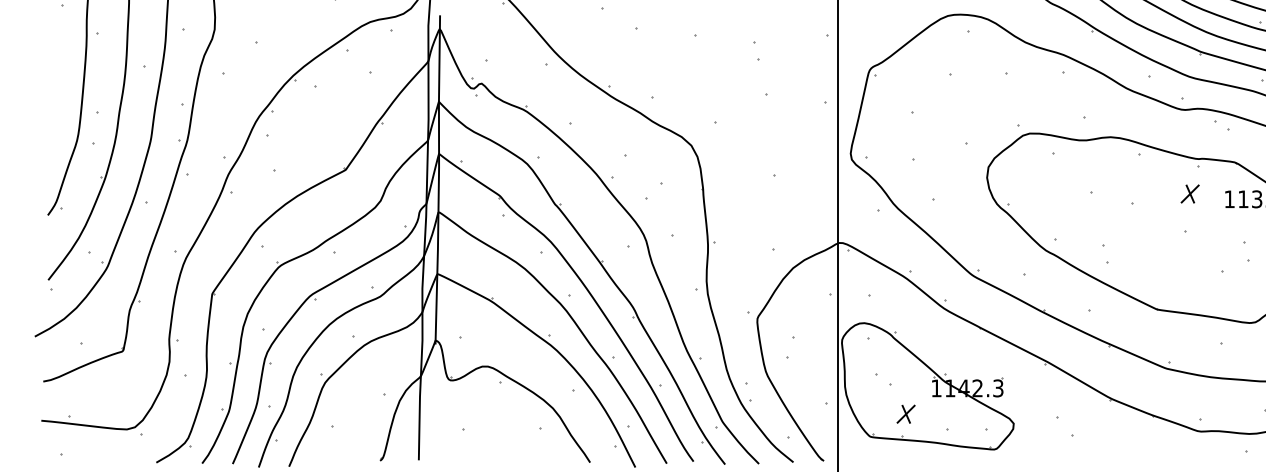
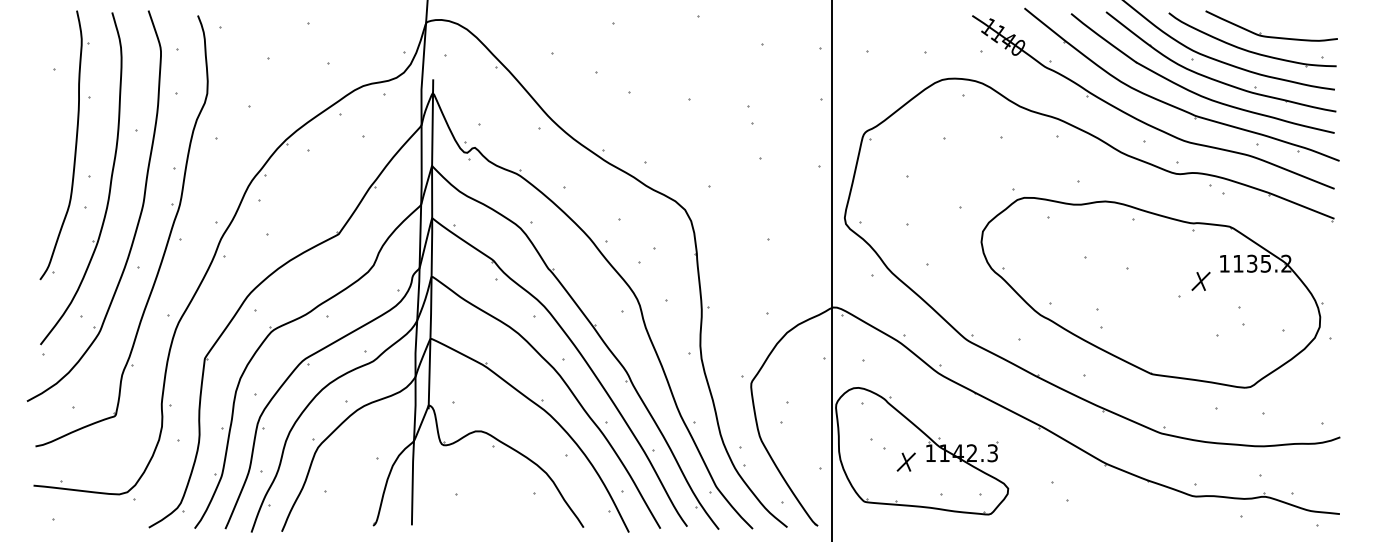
part: (1189, 193) -> (1200, 280), moved
part: (905, 413) -> (905, 461), moved

